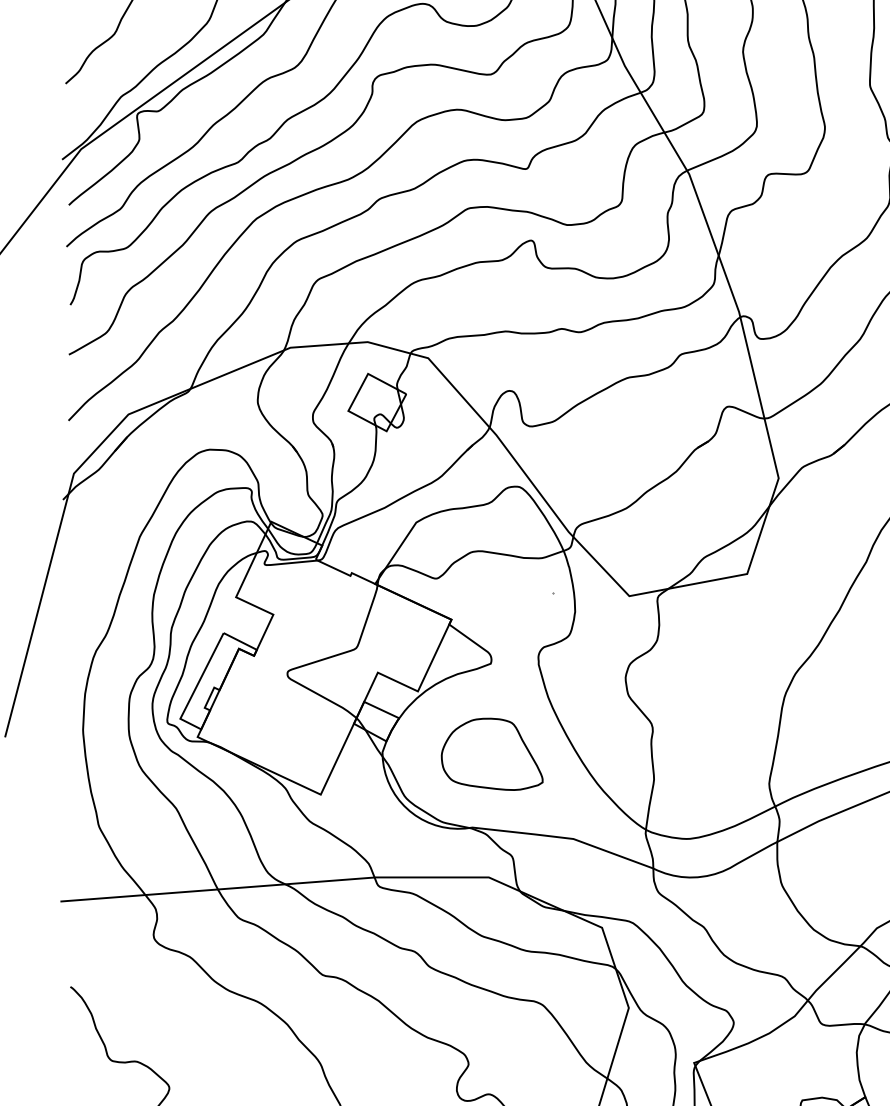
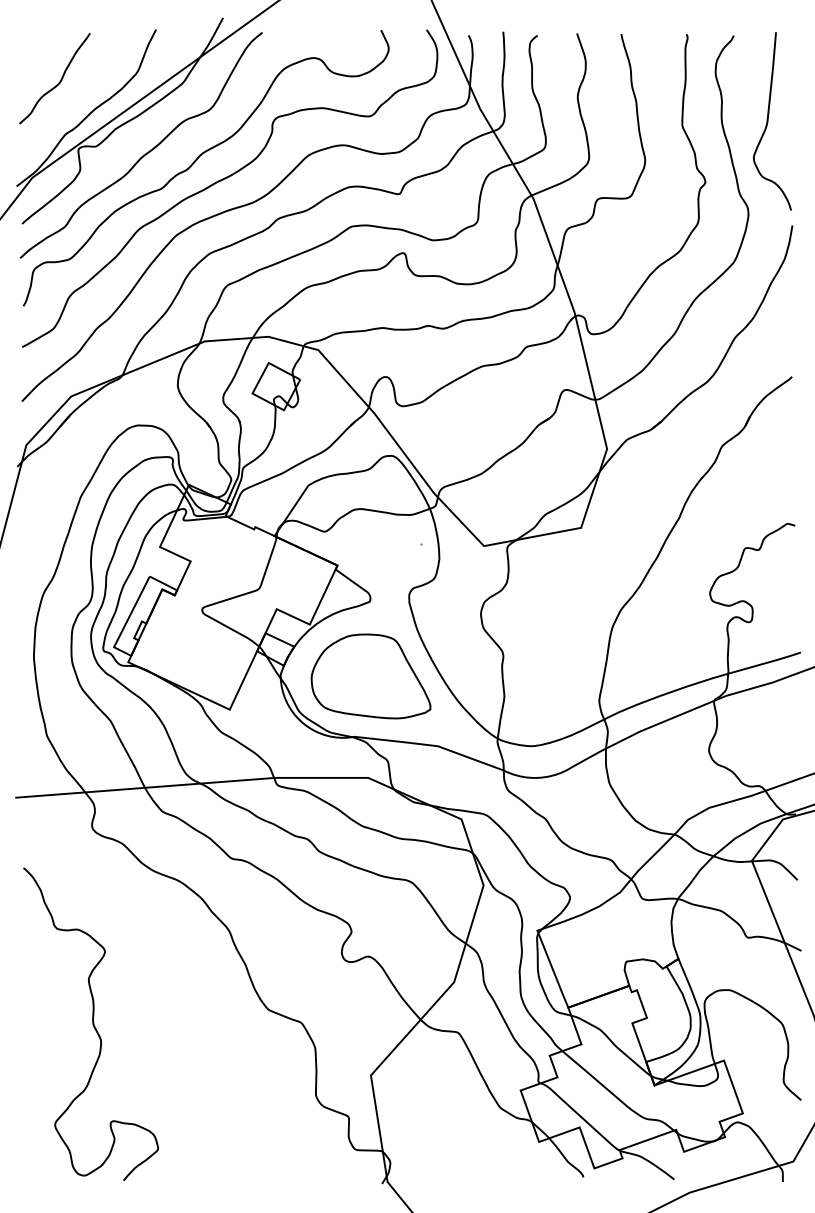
part: (491, 754) -> (370, 676), size x1.43

